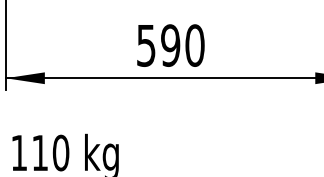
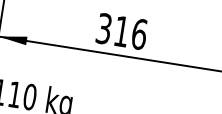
text: (170, 45) -> (121, 31), 590 -> 316

